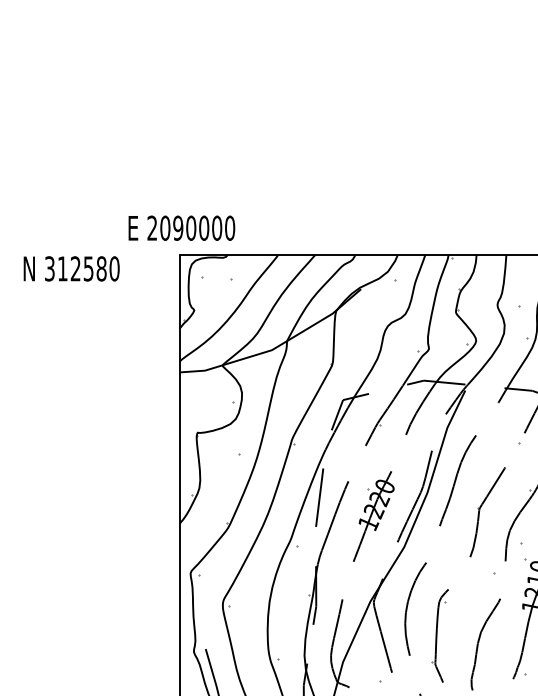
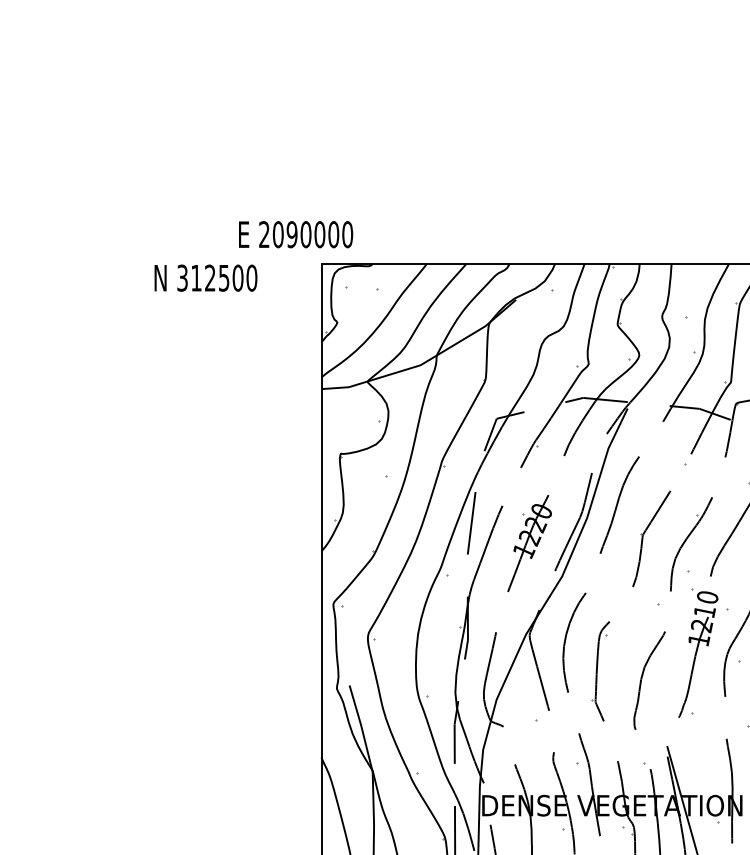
text: (182, 228) -> (296, 234), moved
text: (101, 269) -> (237, 278), 312580 -> 312500

